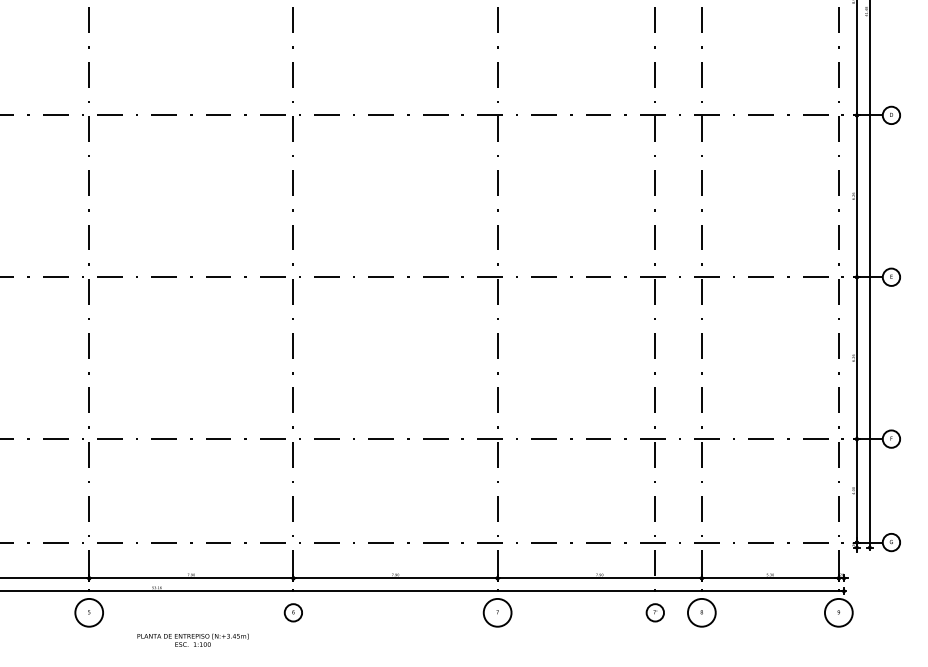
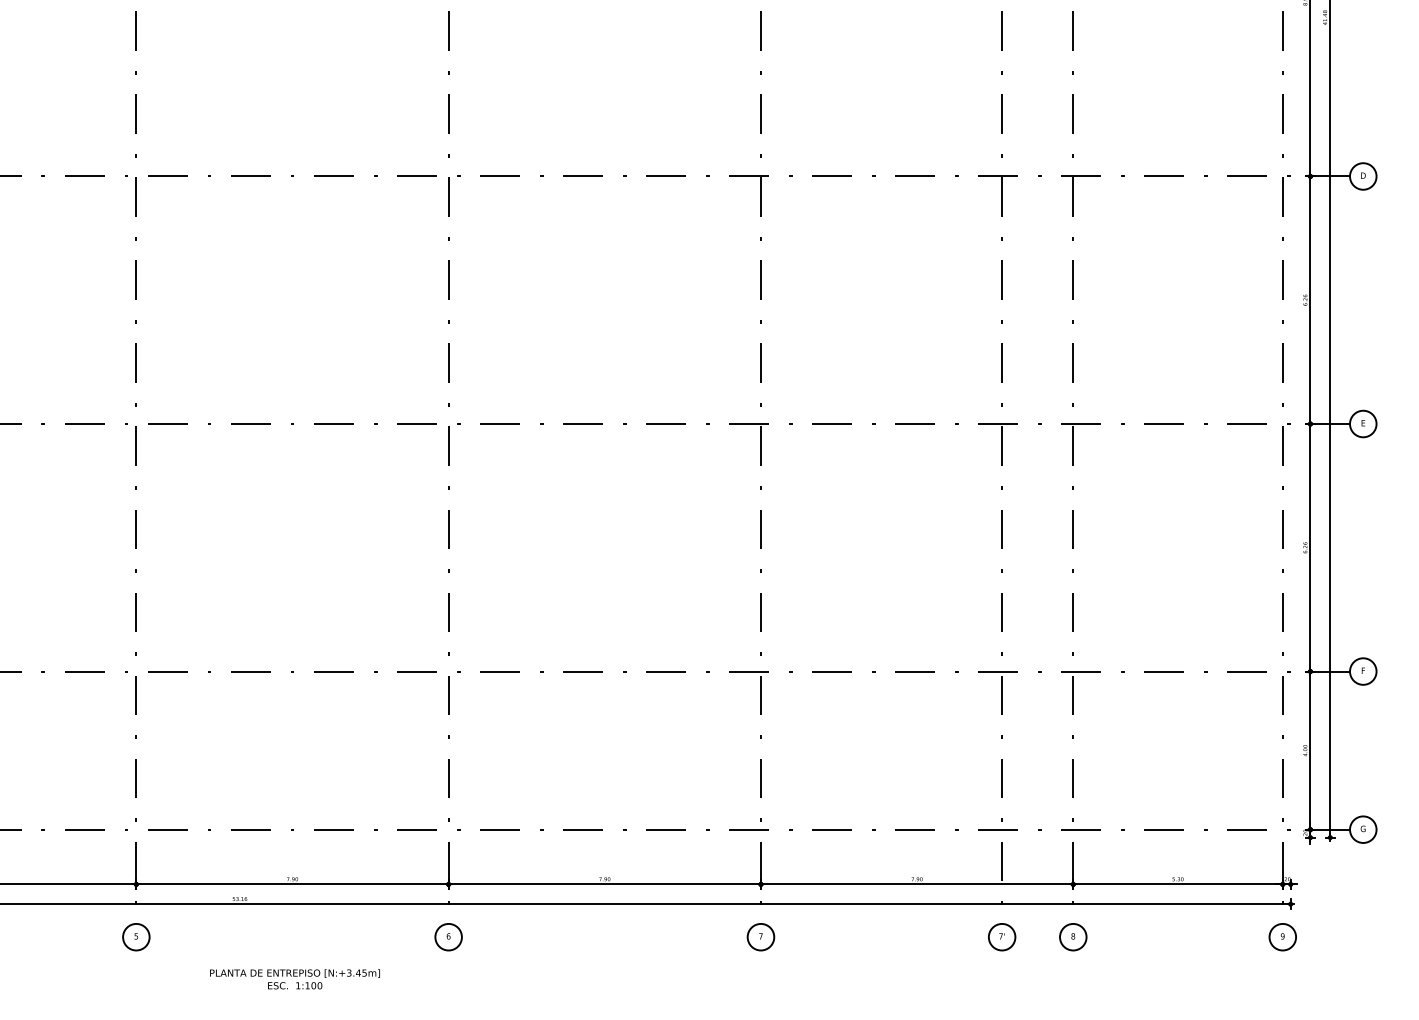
circle: (88, 612) -> (135, 936), size x0.62
circle: (497, 612) -> (760, 936), size x0.62
circle: (701, 612) -> (1072, 936), size x0.62
circle: (838, 612) -> (1282, 936), size x0.62

